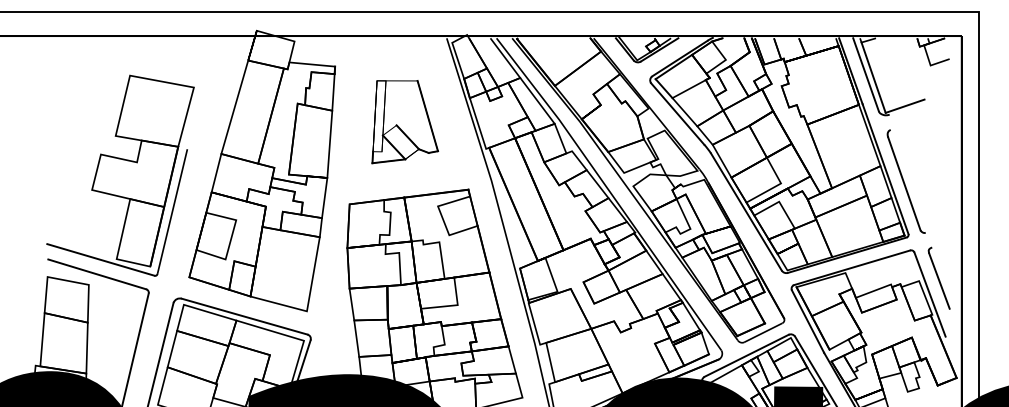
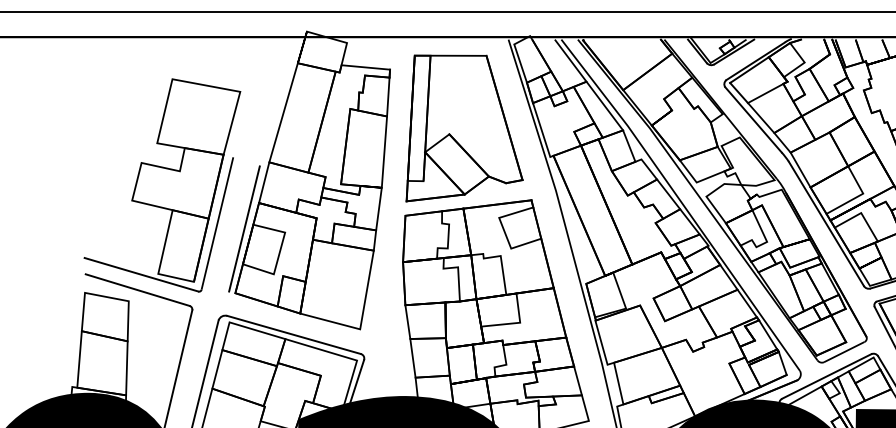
part: (404, 121) -> (463, 127), size x1.67
line: (197, 216) -> (244, 228), added

